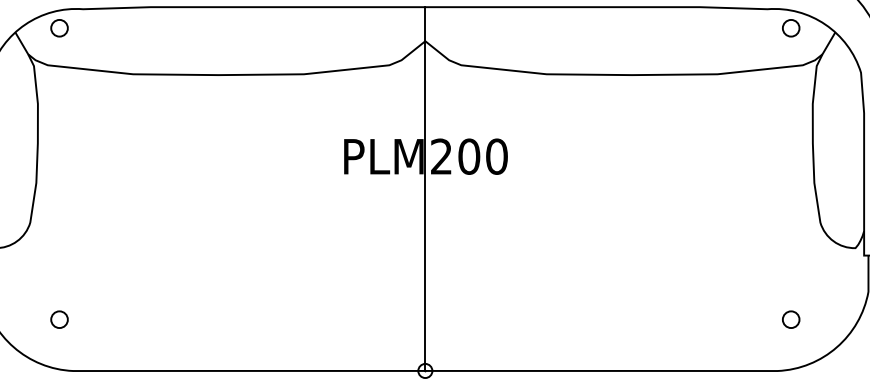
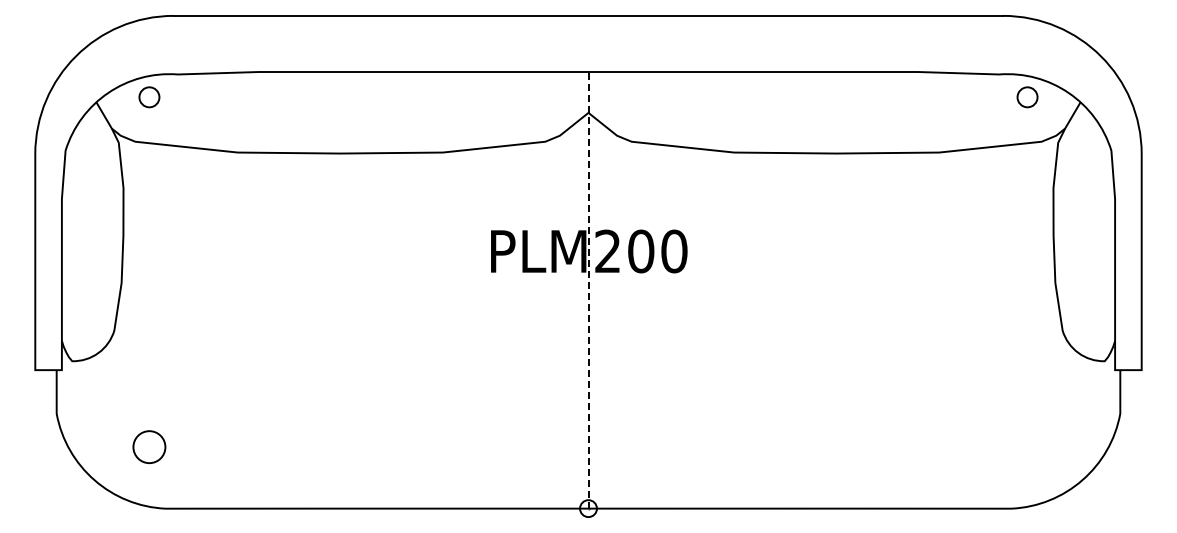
line: (425, 188) -> (588, 289), solid -> dashed
circle: (59, 319) -> (149, 446), size x1.6
circle: (791, 319) -> (1027, 446), removed

